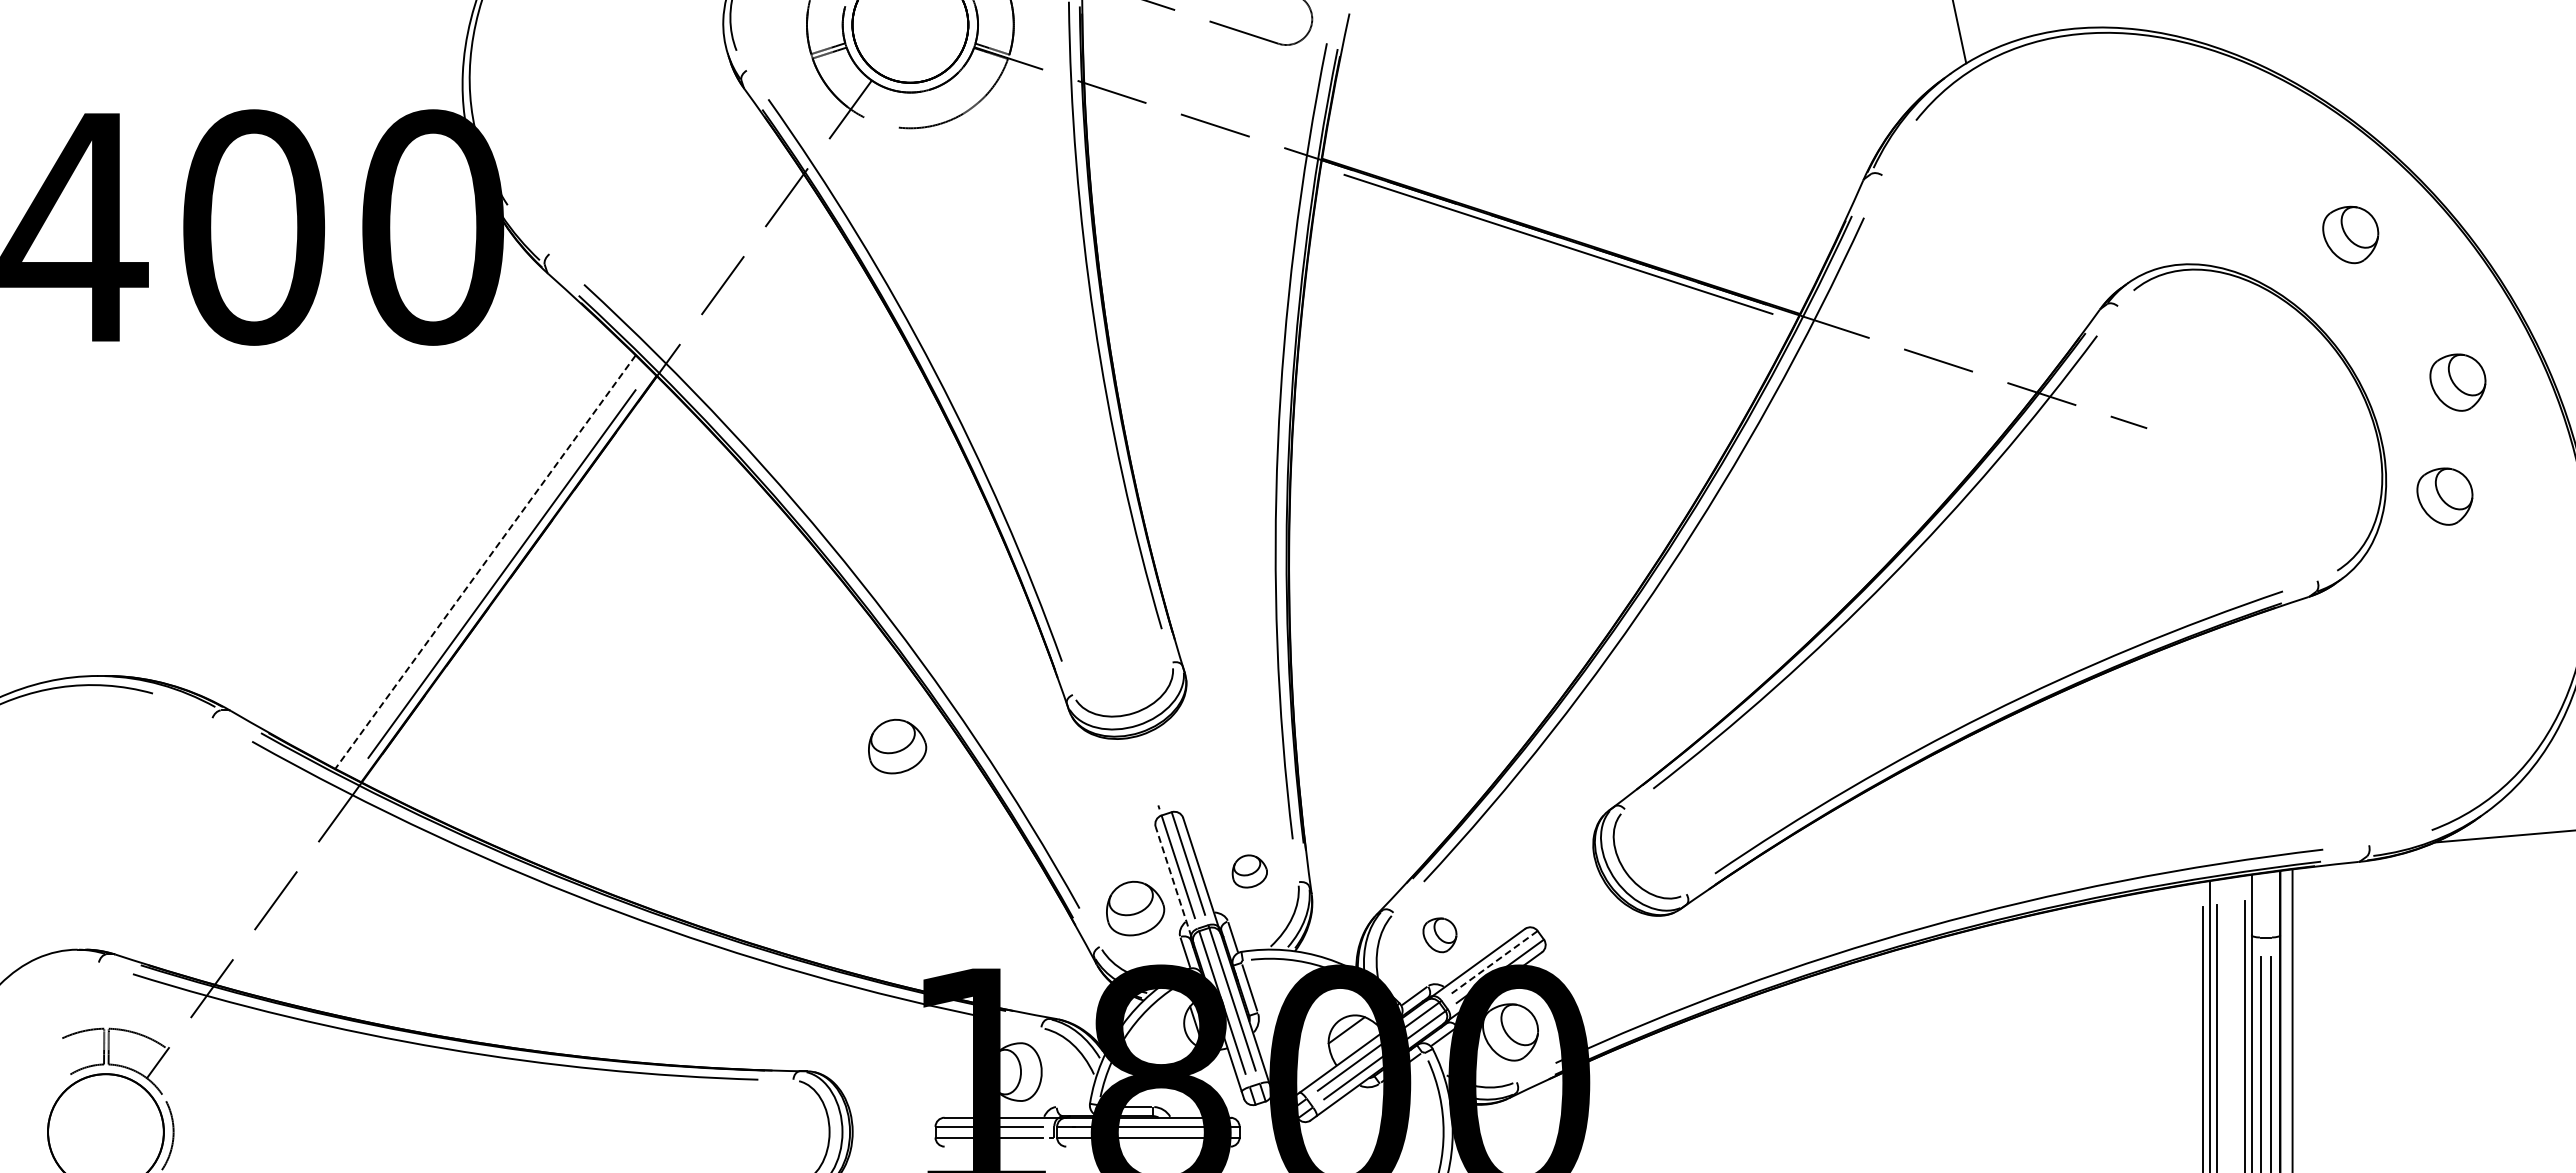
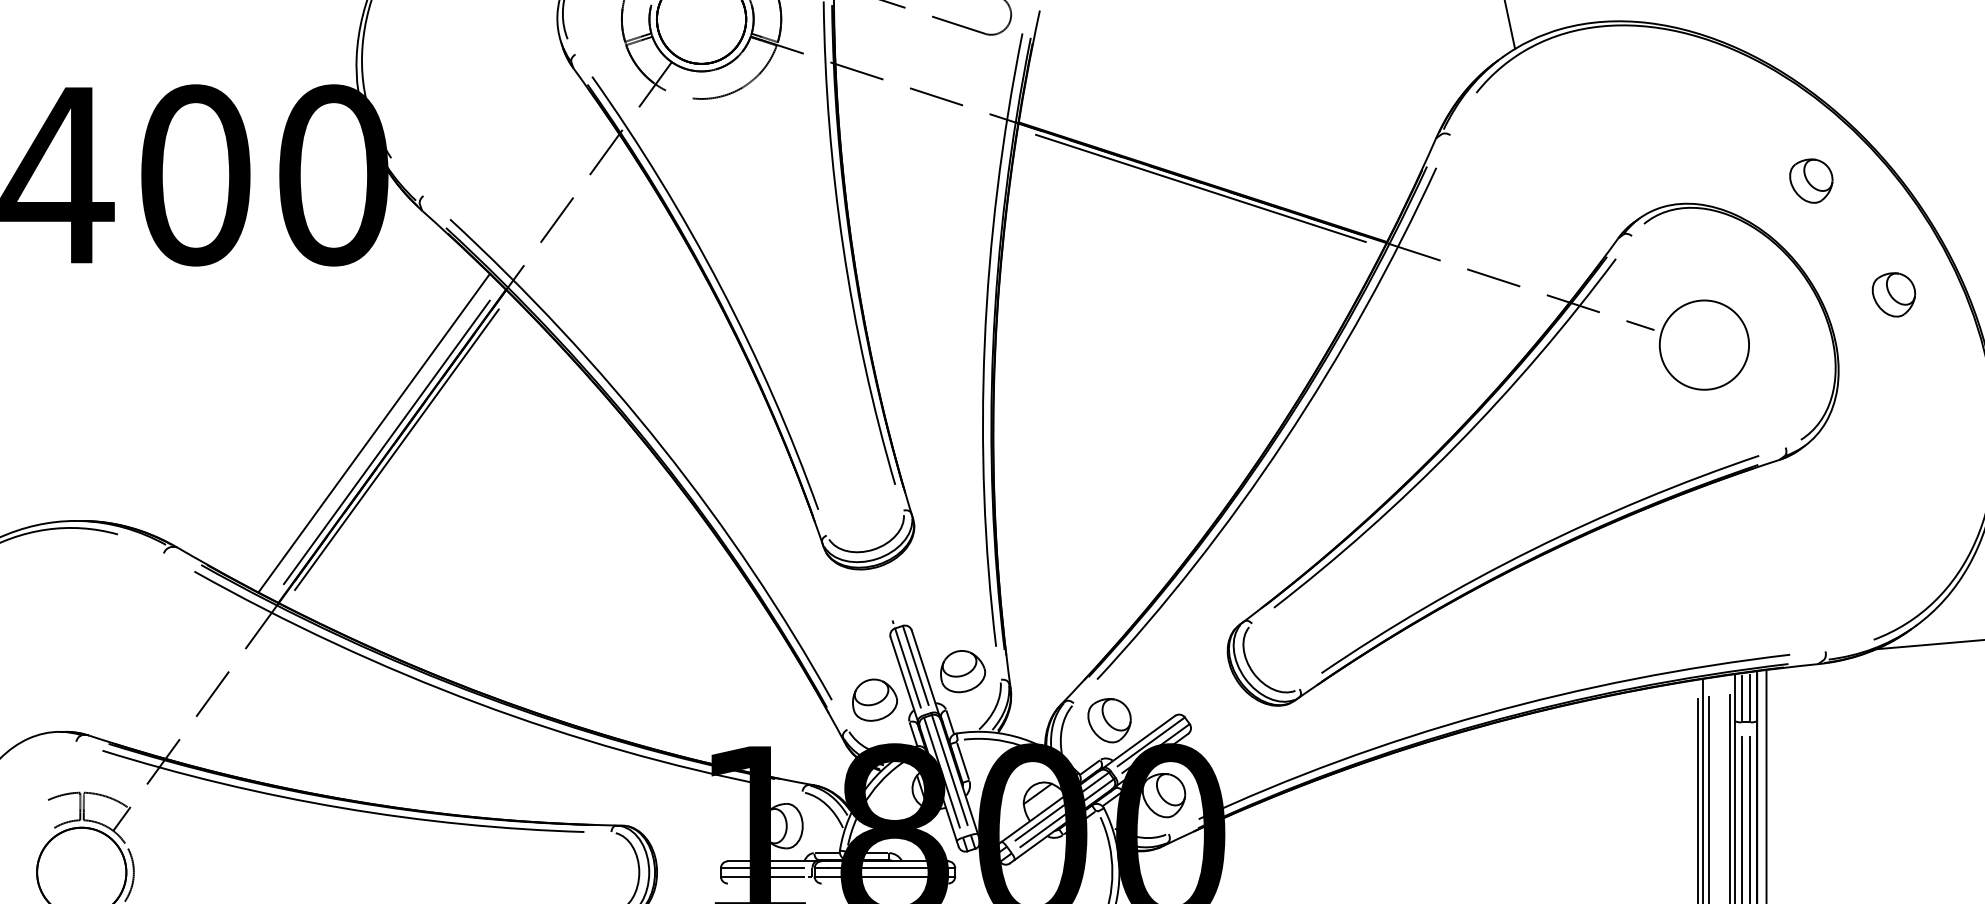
part: (2211, 447) -> (1704, 344), added
part: (2444, 496) -> (1883, 382), removed
line: (485, 562) -> (374, 433), dashed -> solid
line: (514, 583) -> (396, 449), added
part: (897, 746) -> (691, 575), removed
part: (1249, 871) -> (962, 671), size x1.67
line: (1173, 881) -> (904, 679), dashed -> solid
line: (2271, 904) -> (1750, 697), added
line: (2260, 905) -> (1741, 697), added
part: (1439, 935) -> (1109, 720), size x1.67
line: (1493, 962) -> (1150, 741), dashed -> solid
line: (1073, 1107) -> (827, 853), added

